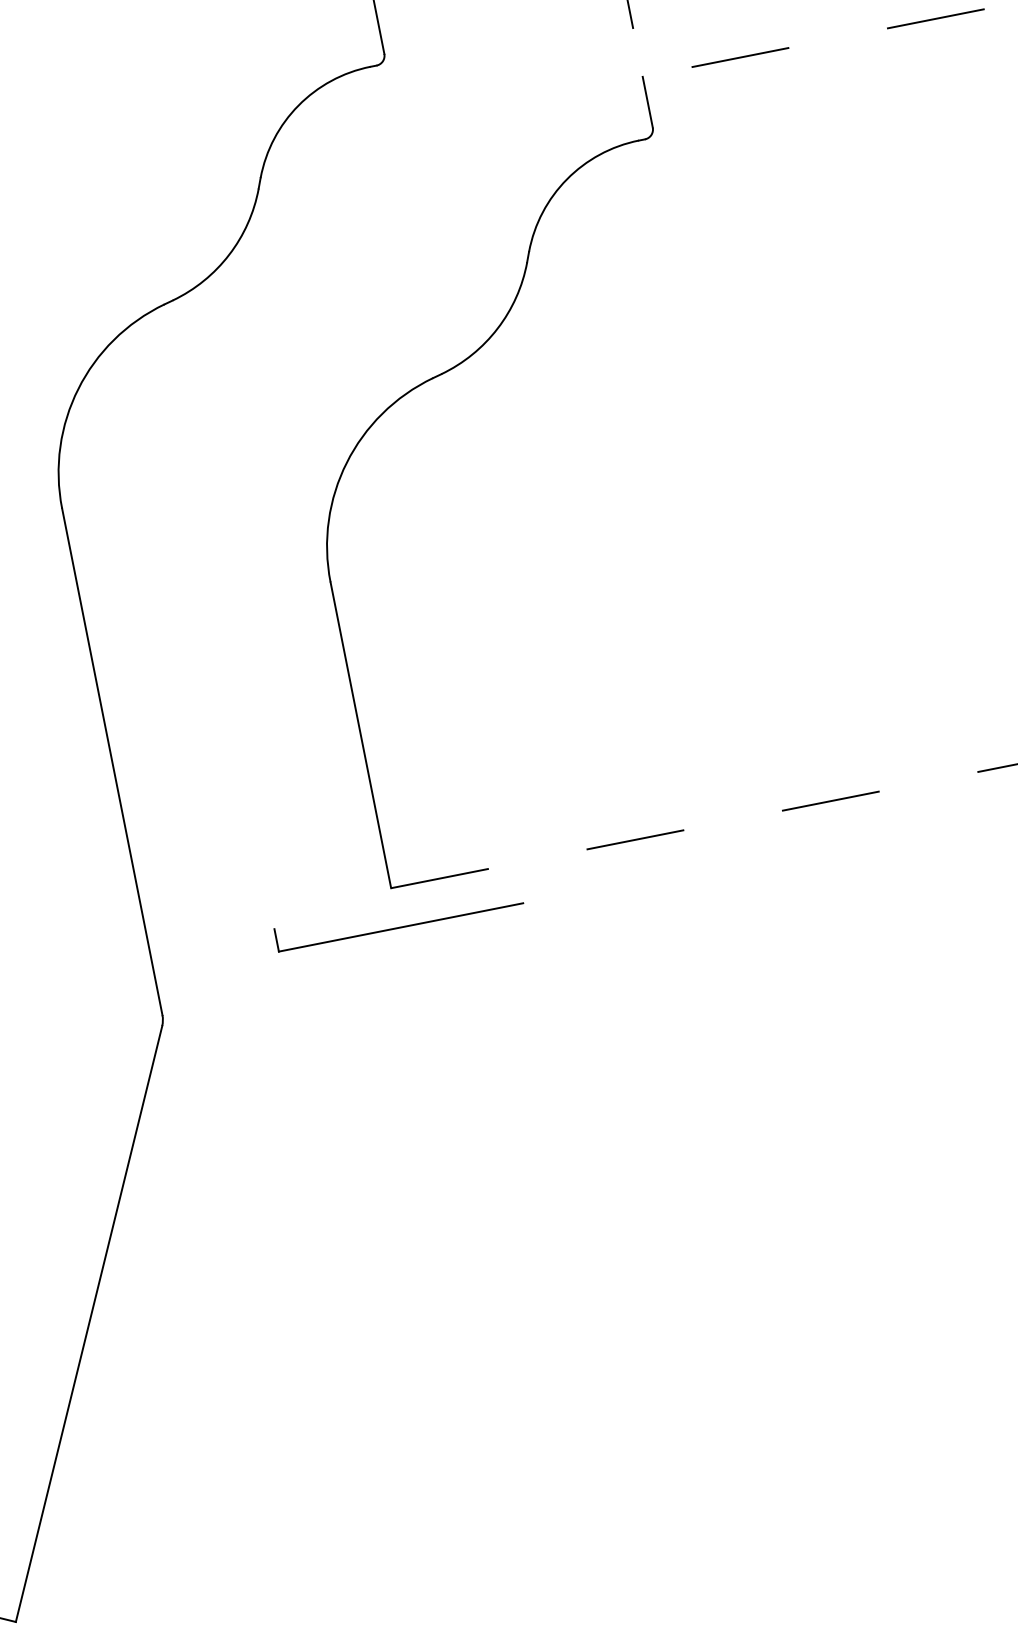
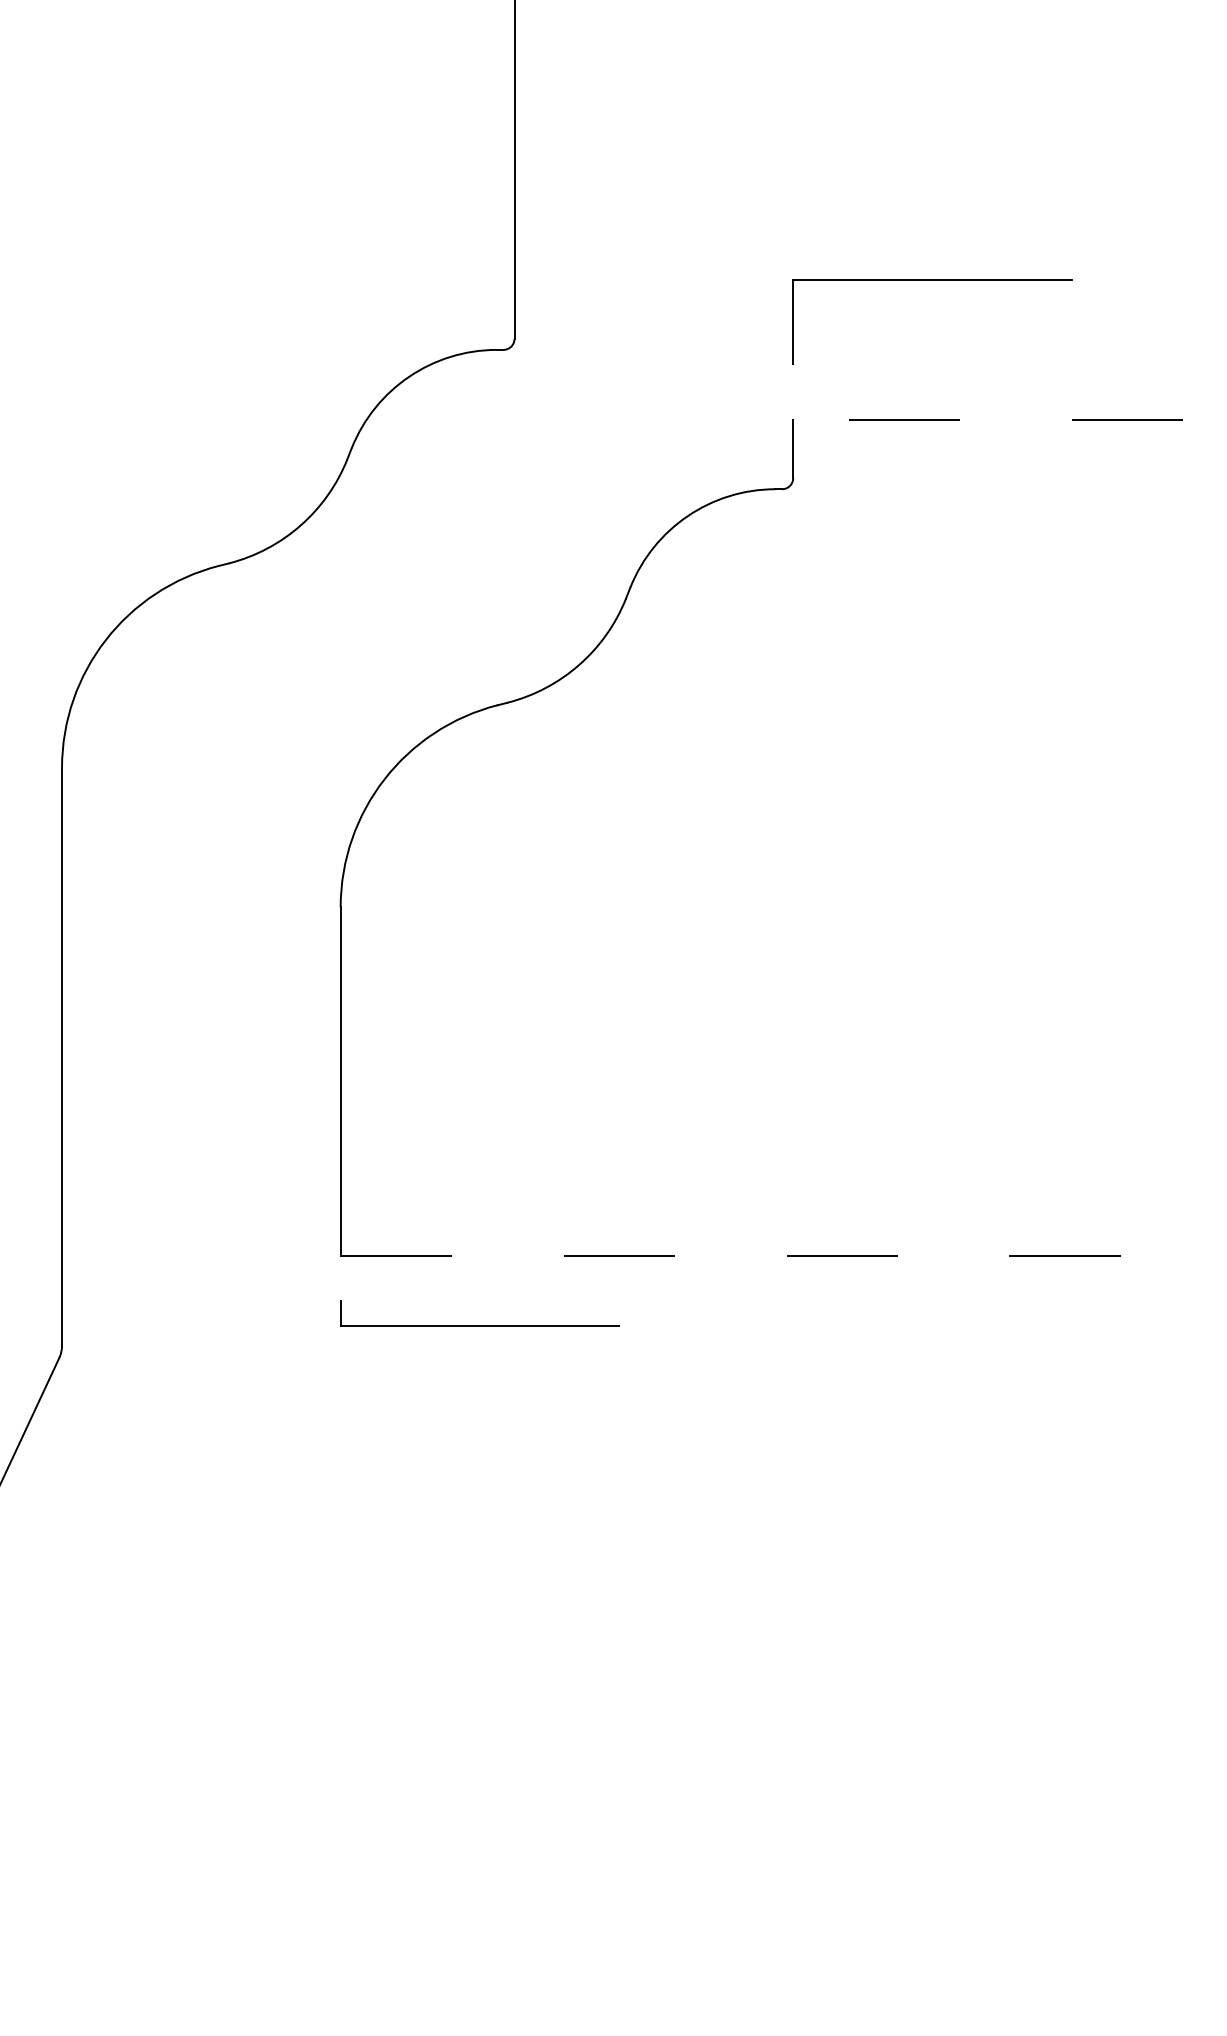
part: (400, 926) -> (479, 1325), moved

